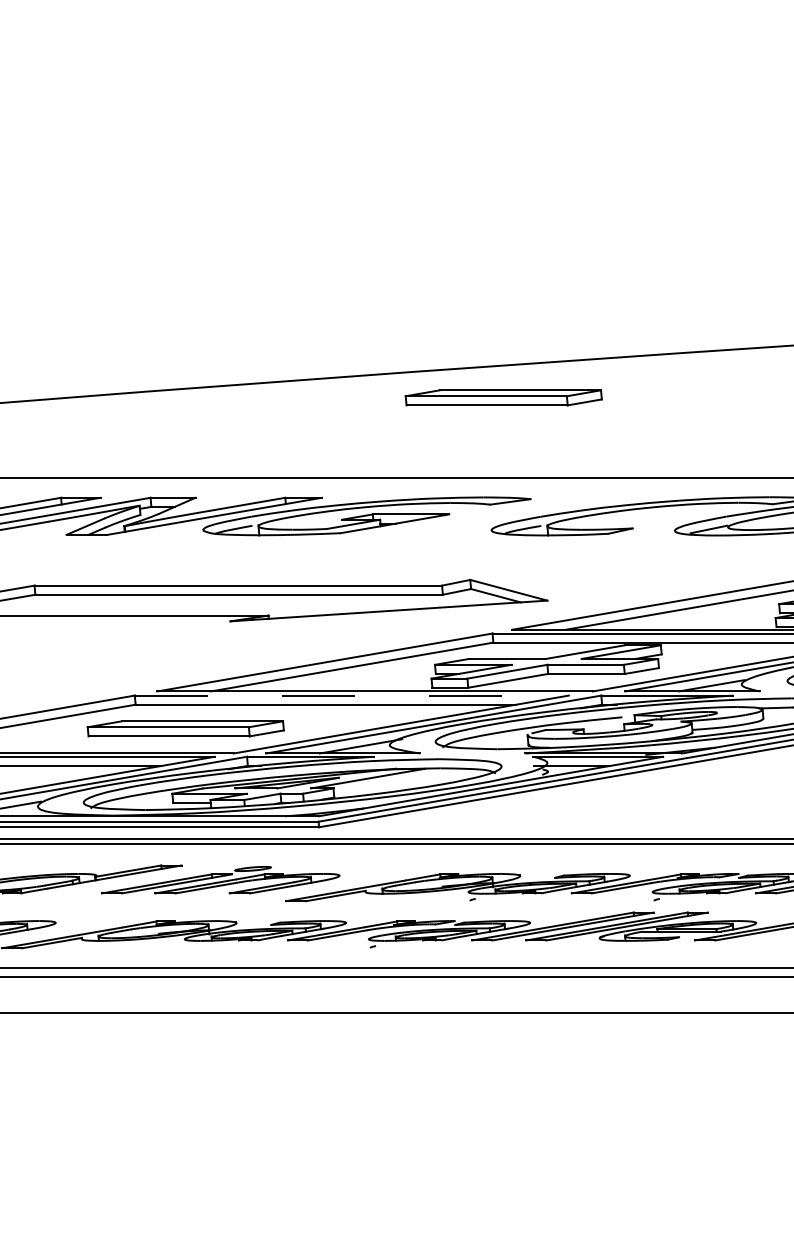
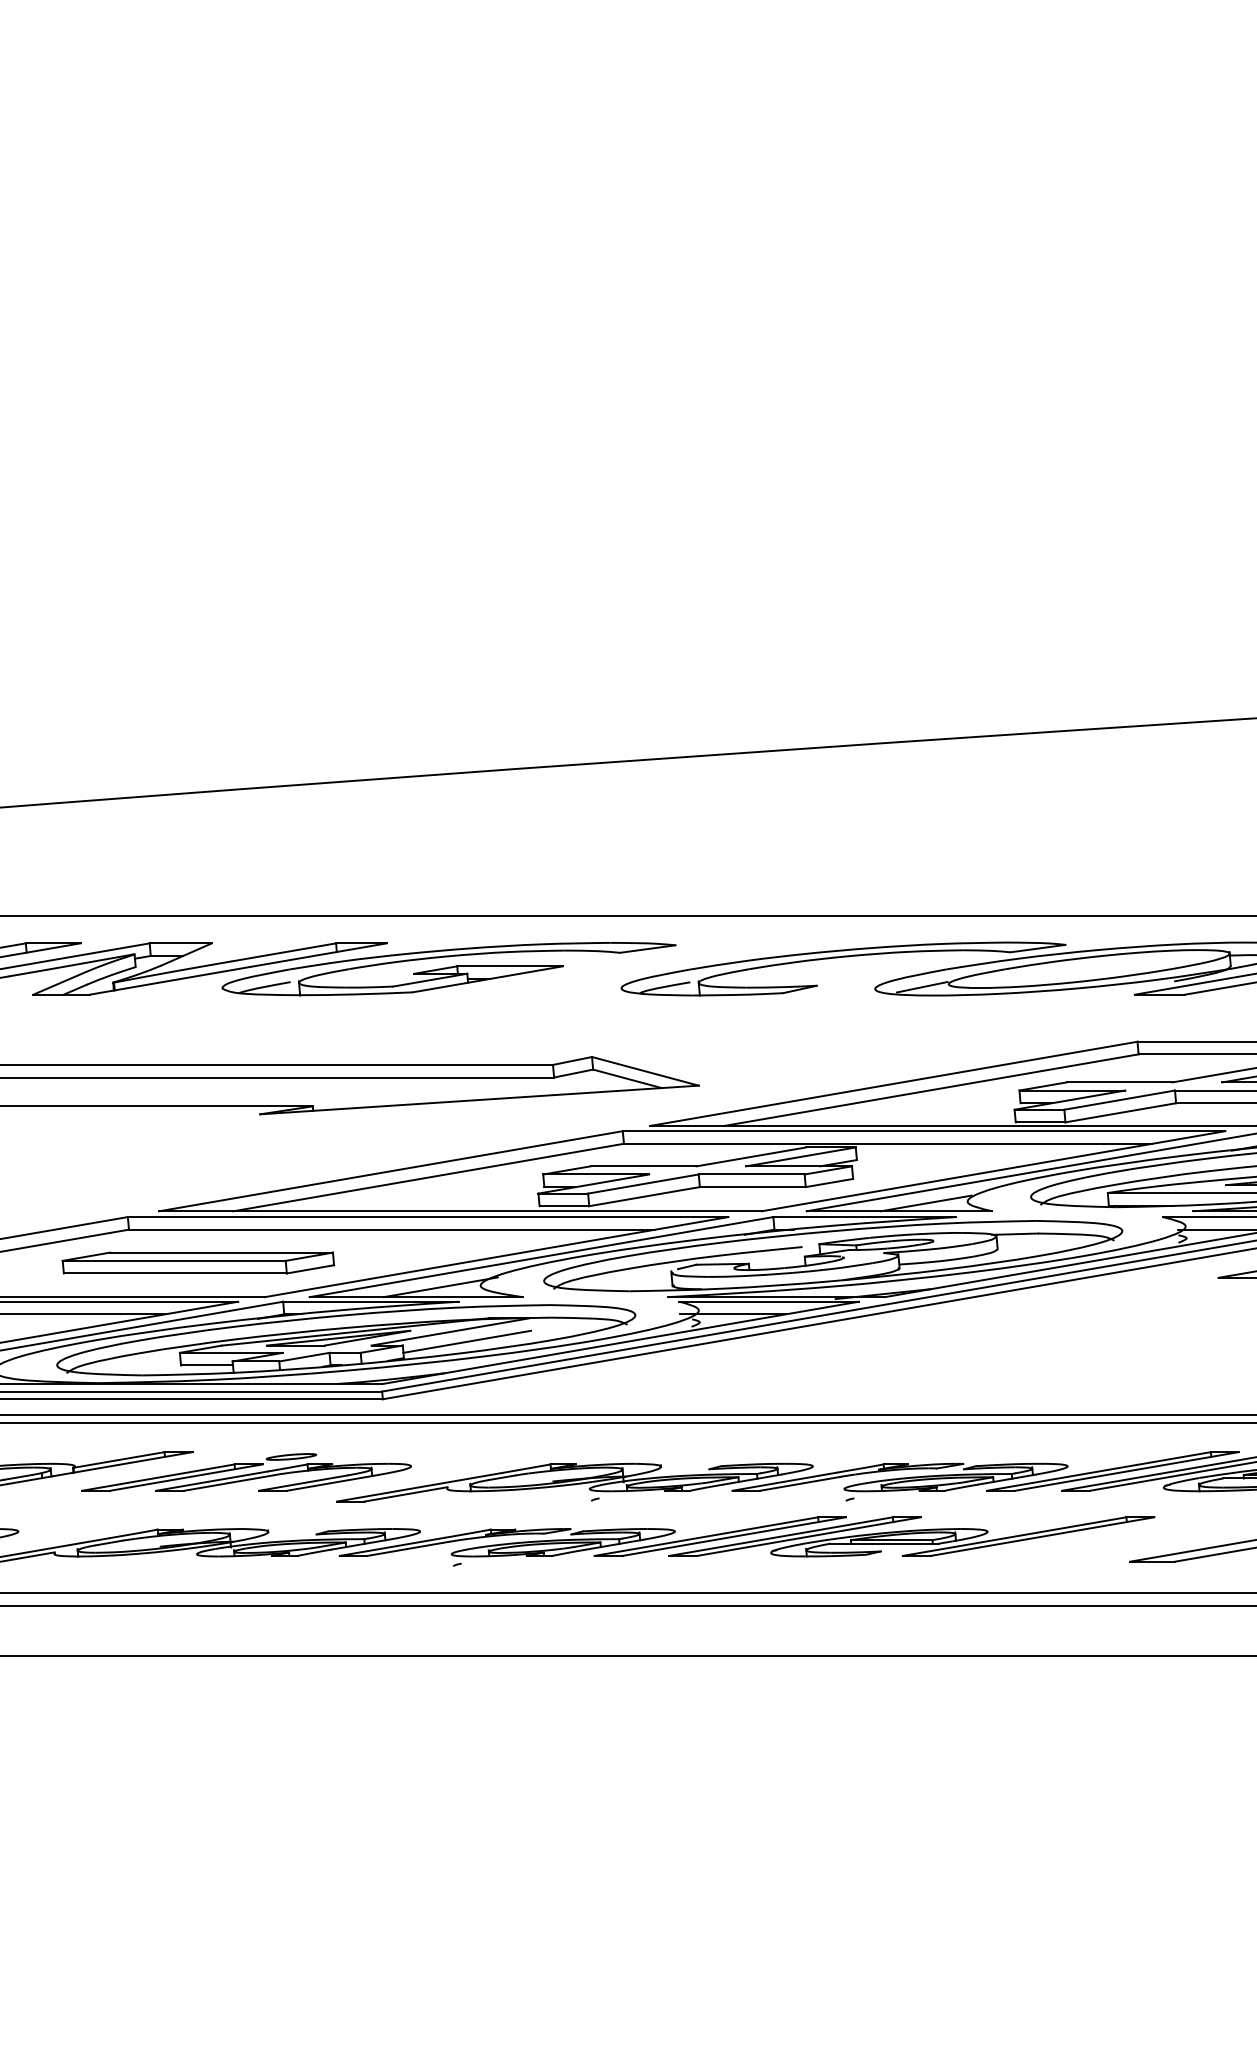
part: (503, 397) -> (638, 804), removed
line: (352, 695) -> (428, 1217), dashed -> solid
line: (380, 785) -> (467, 1341), added

